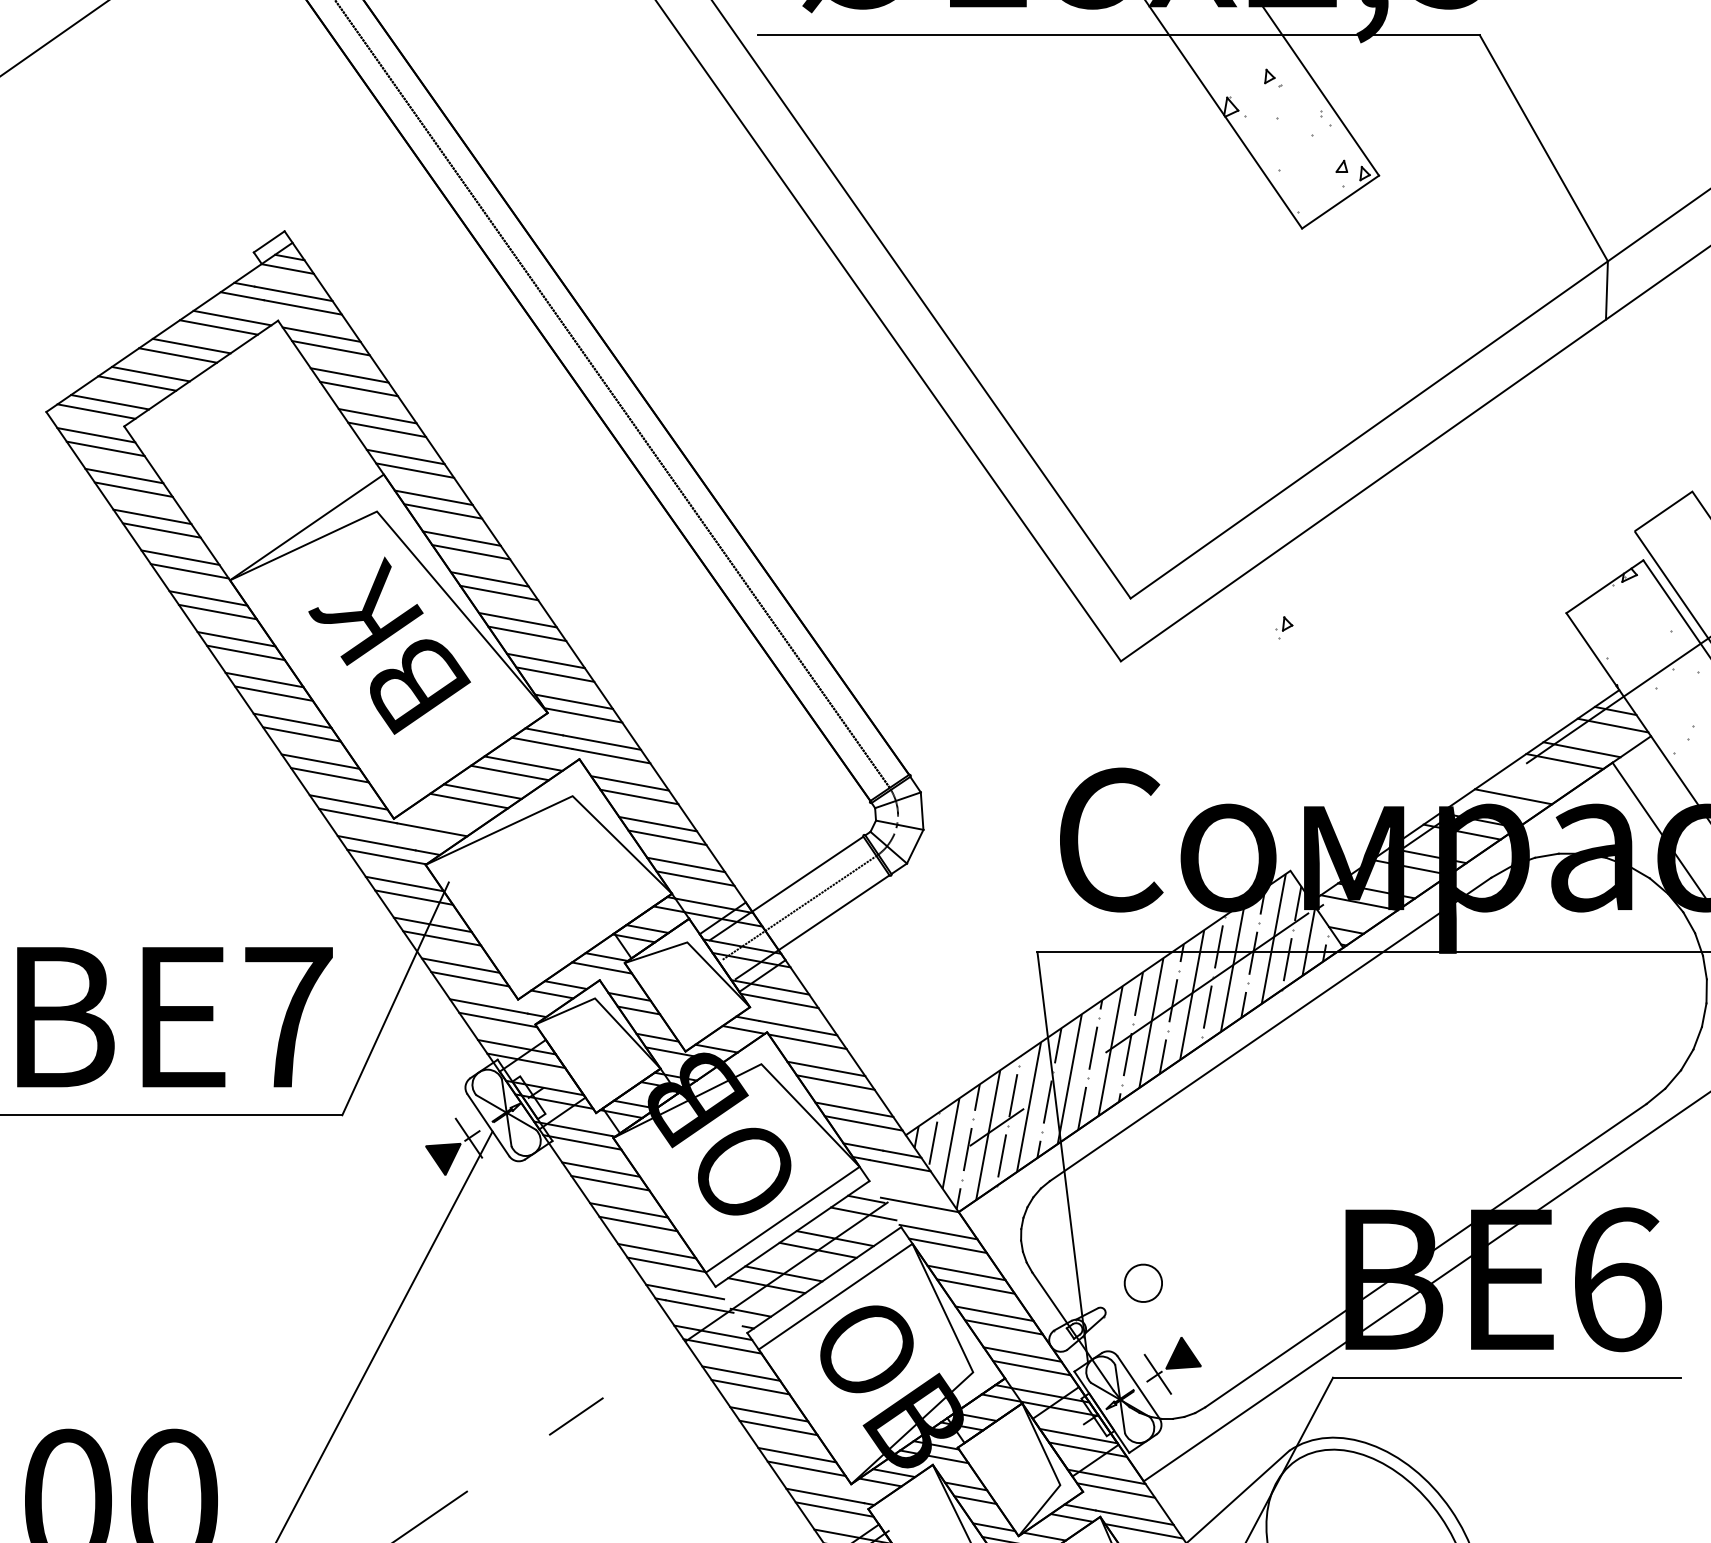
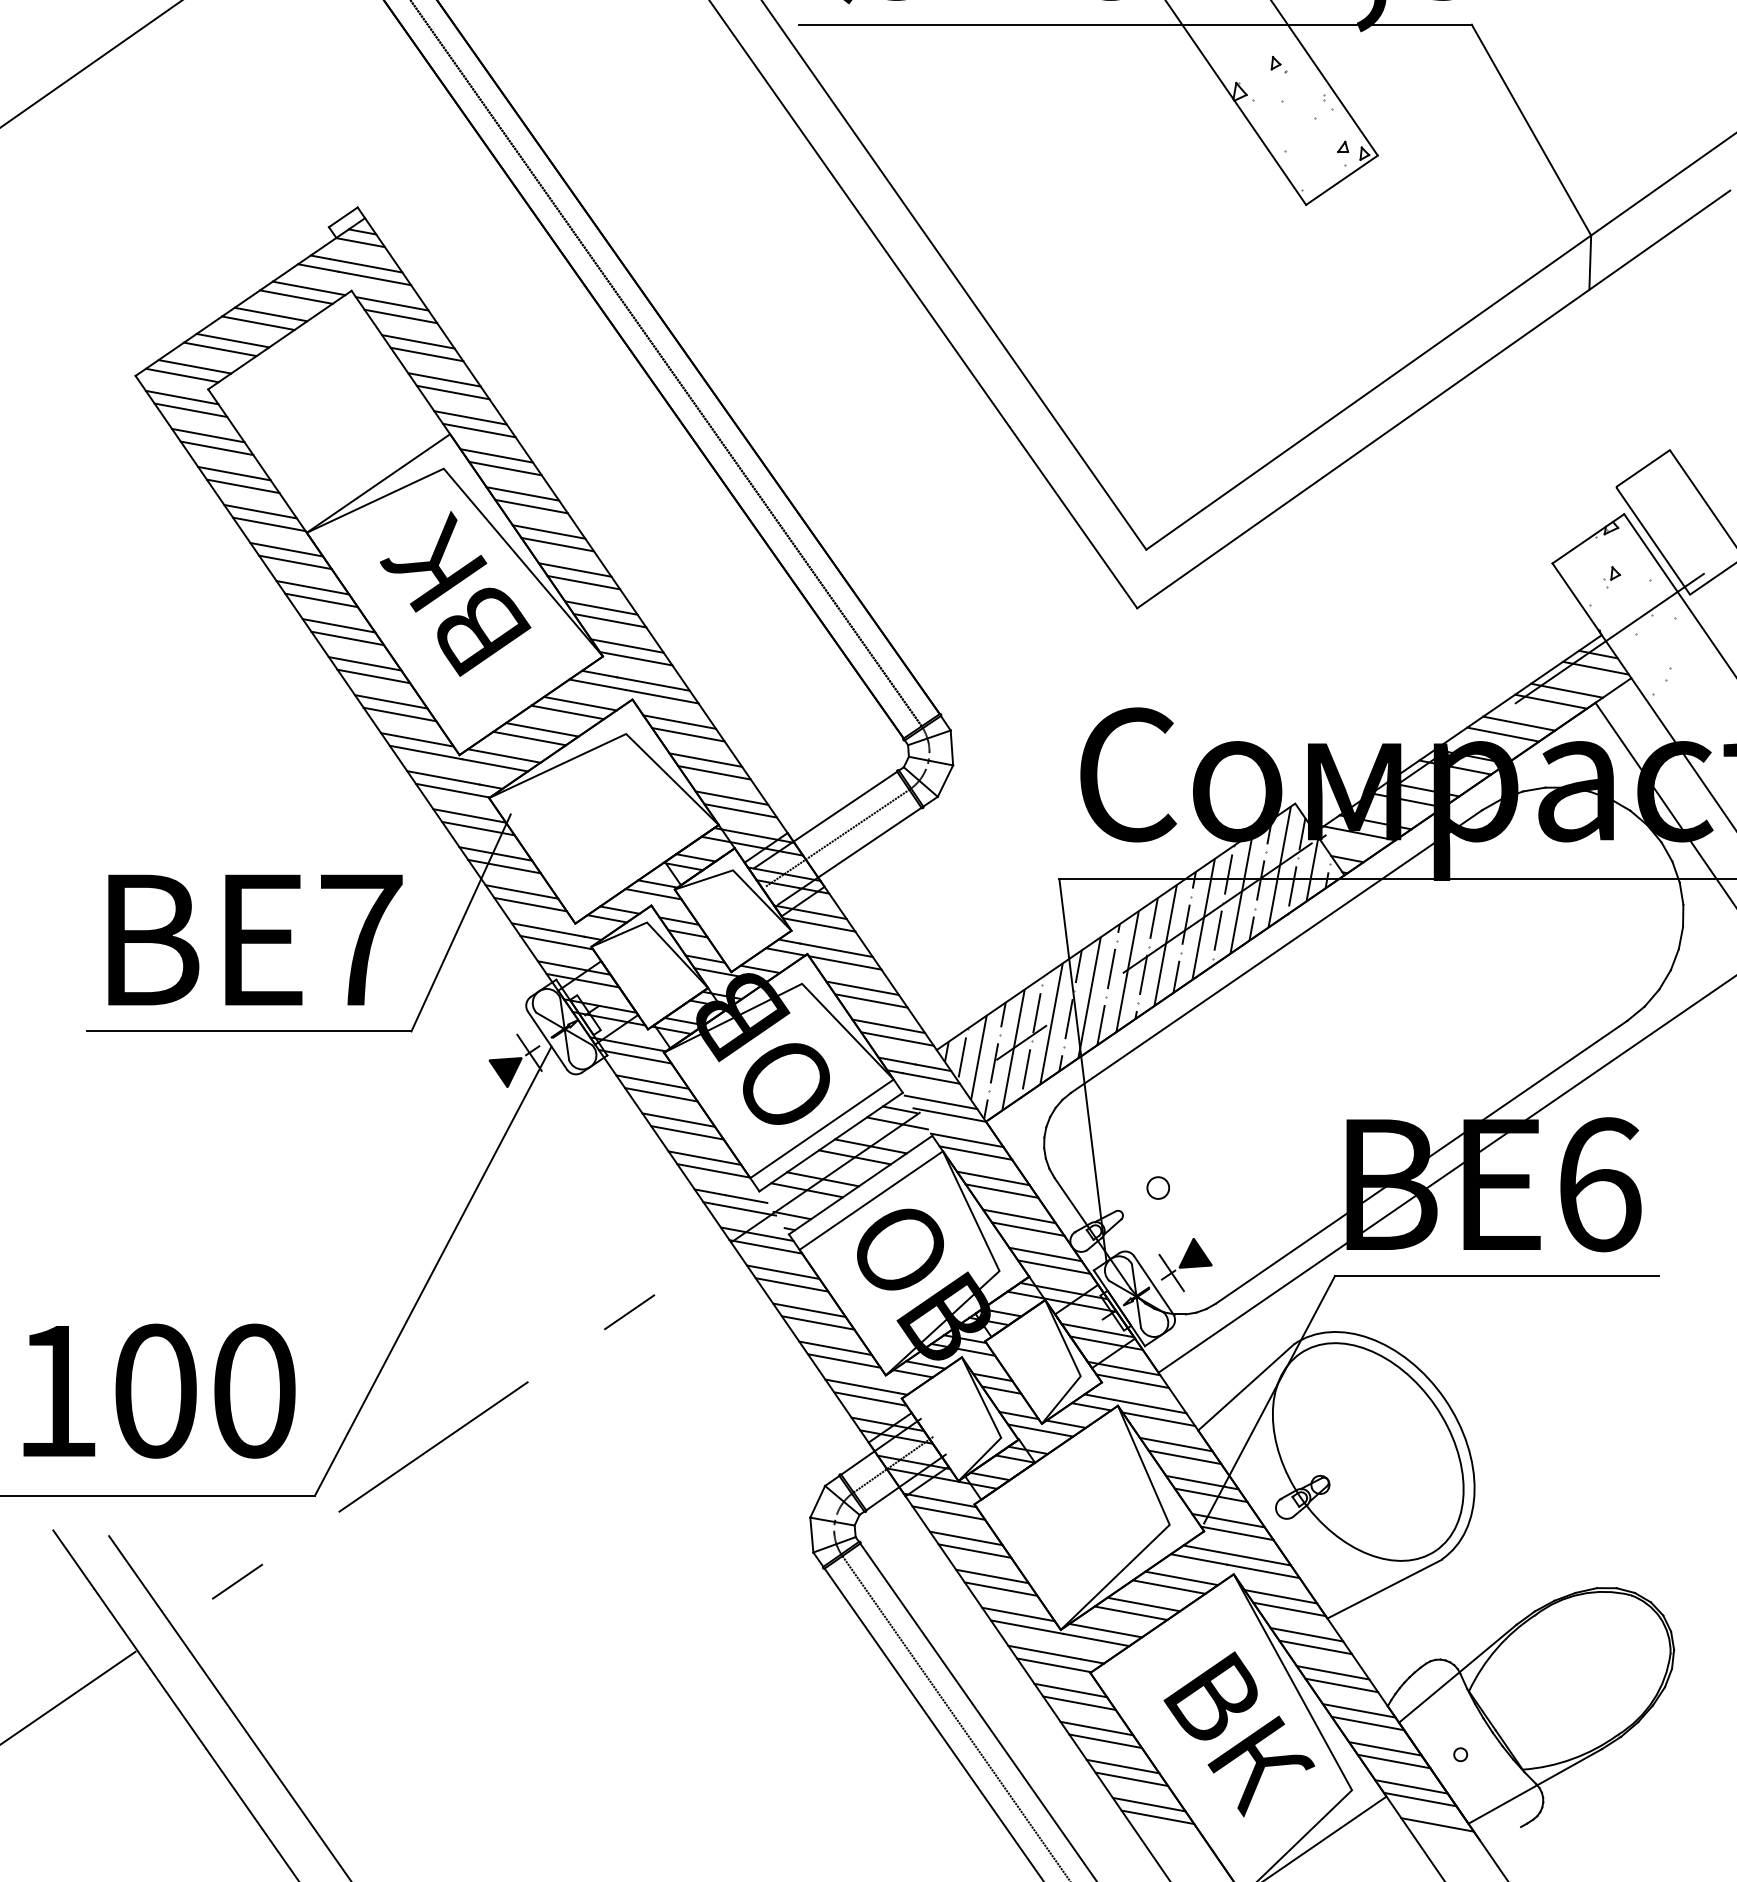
part: (1284, 628) -> (1612, 577), moved
line: (1531, 784) -> (1519, 723), added
line: (442, 819) -> (504, 755), added
line: (909, 1191) -> (940, 1102), added
part: (1143, 1282) -> (1158, 1187), size x0.62

